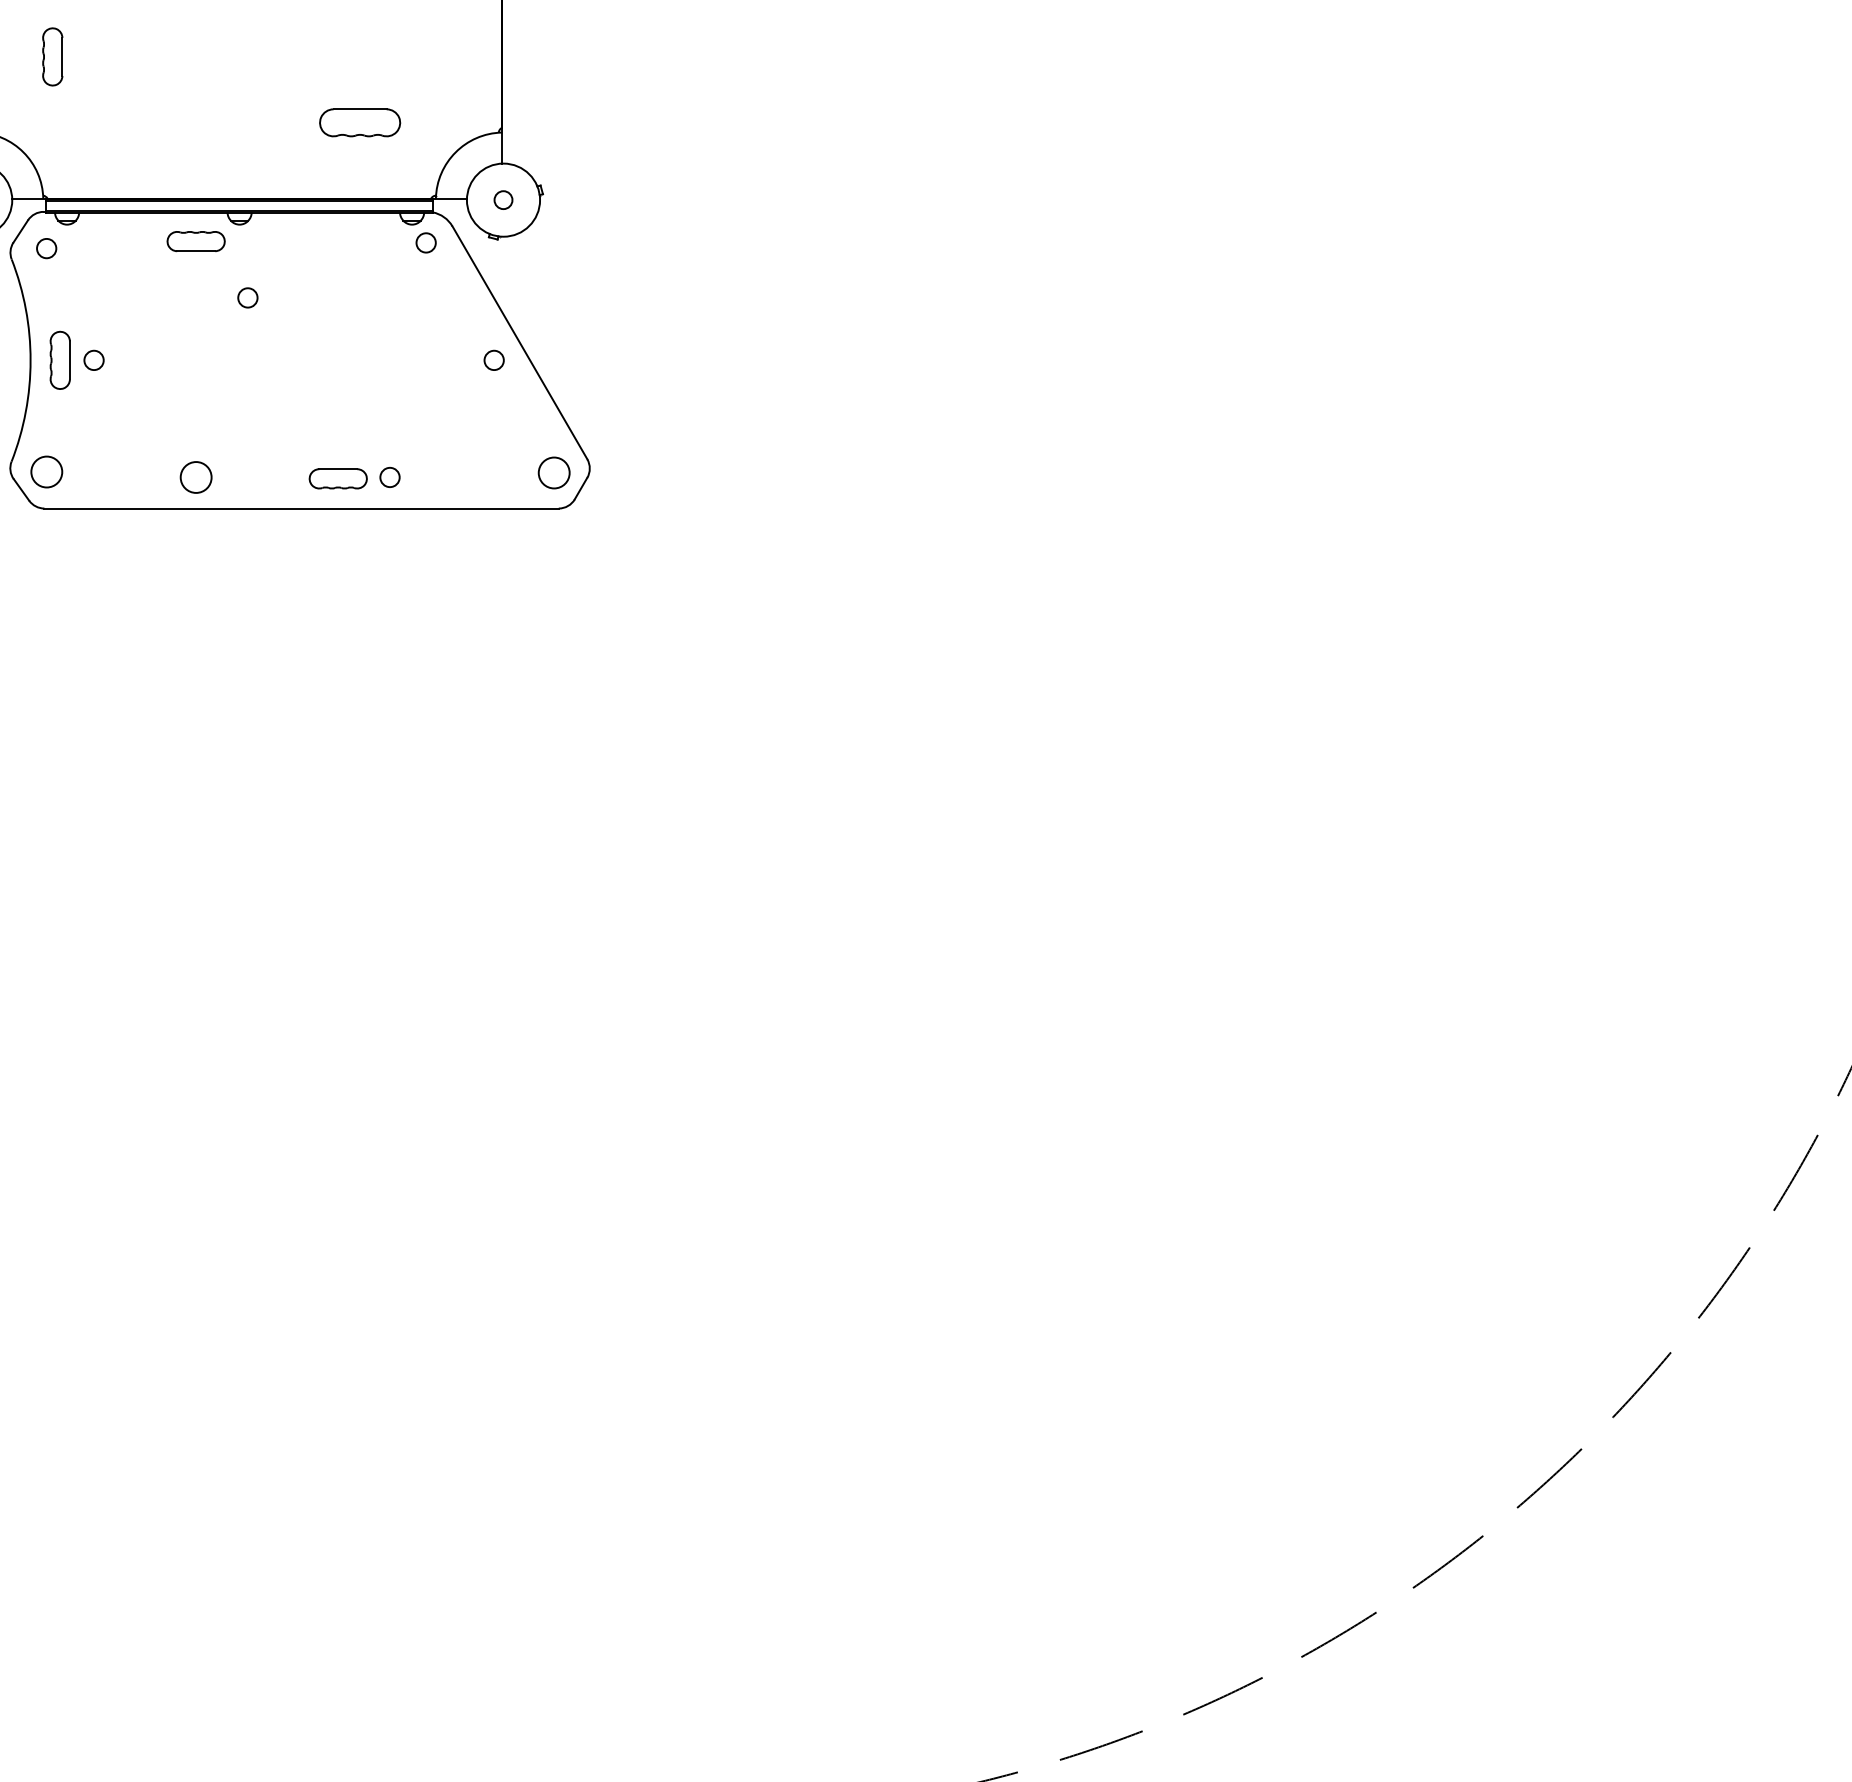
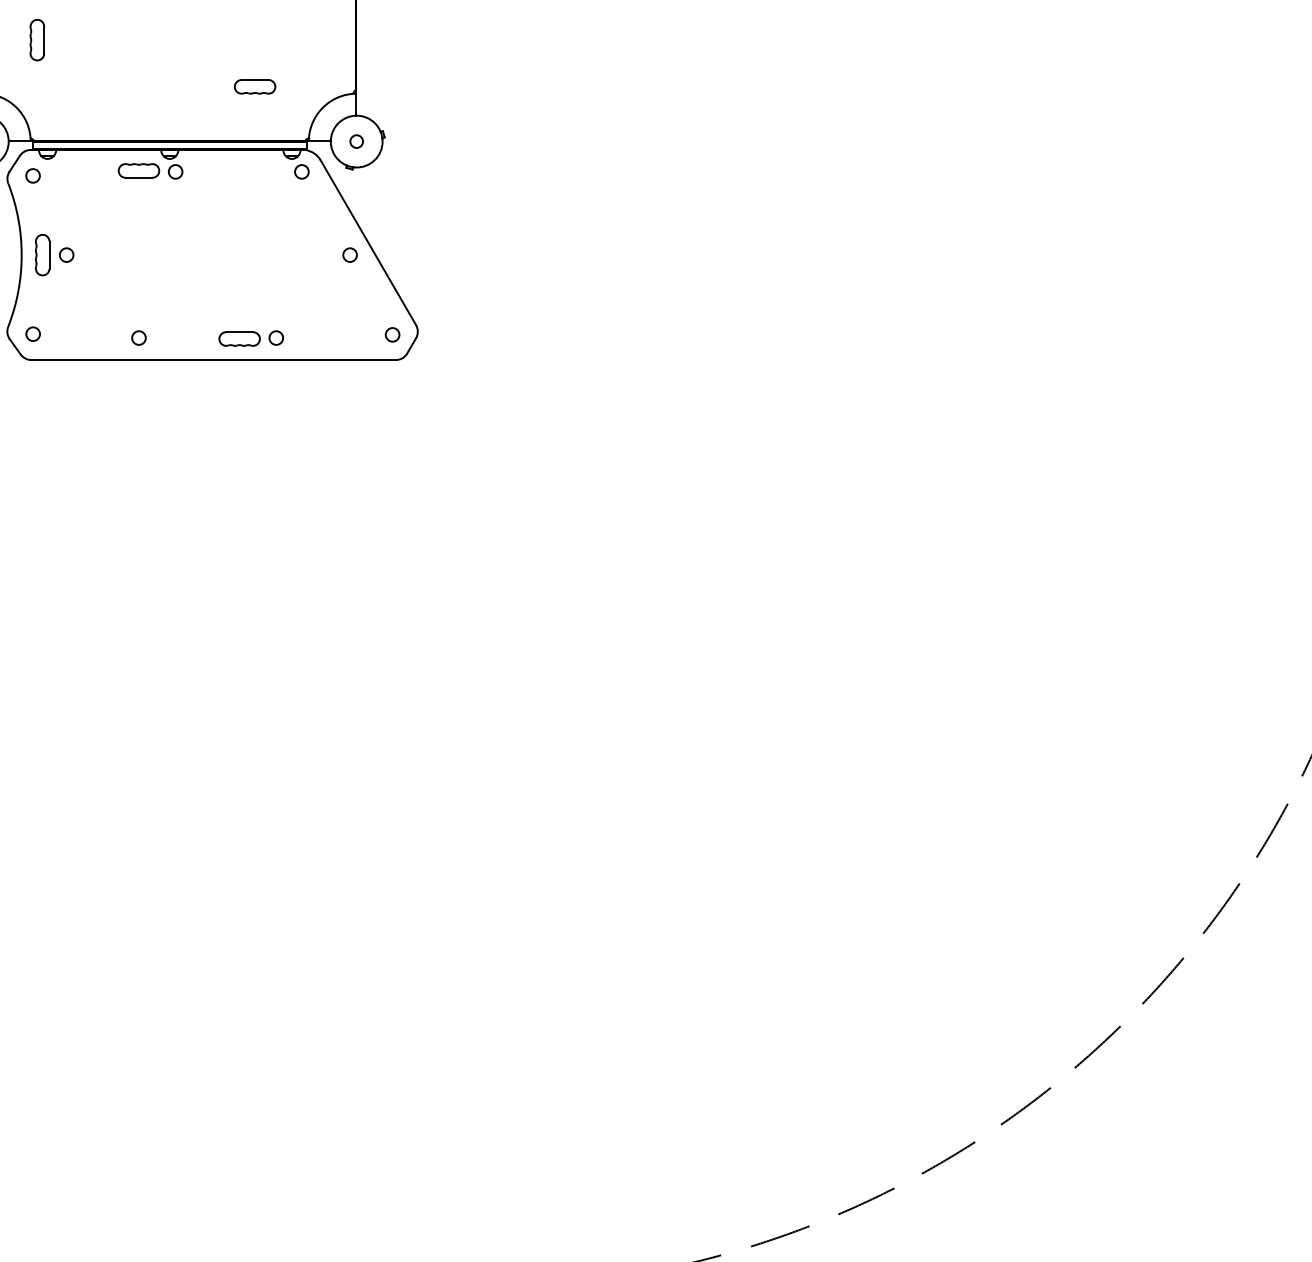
part: (359, 122) -> (254, 86), size x0.71
circle: (247, 297) -> (175, 171), moved
circle: (46, 471) -> (32, 333), size x0.62
circle: (553, 472) -> (392, 334), size x0.62
circle: (195, 477) -> (138, 338), size x0.62

